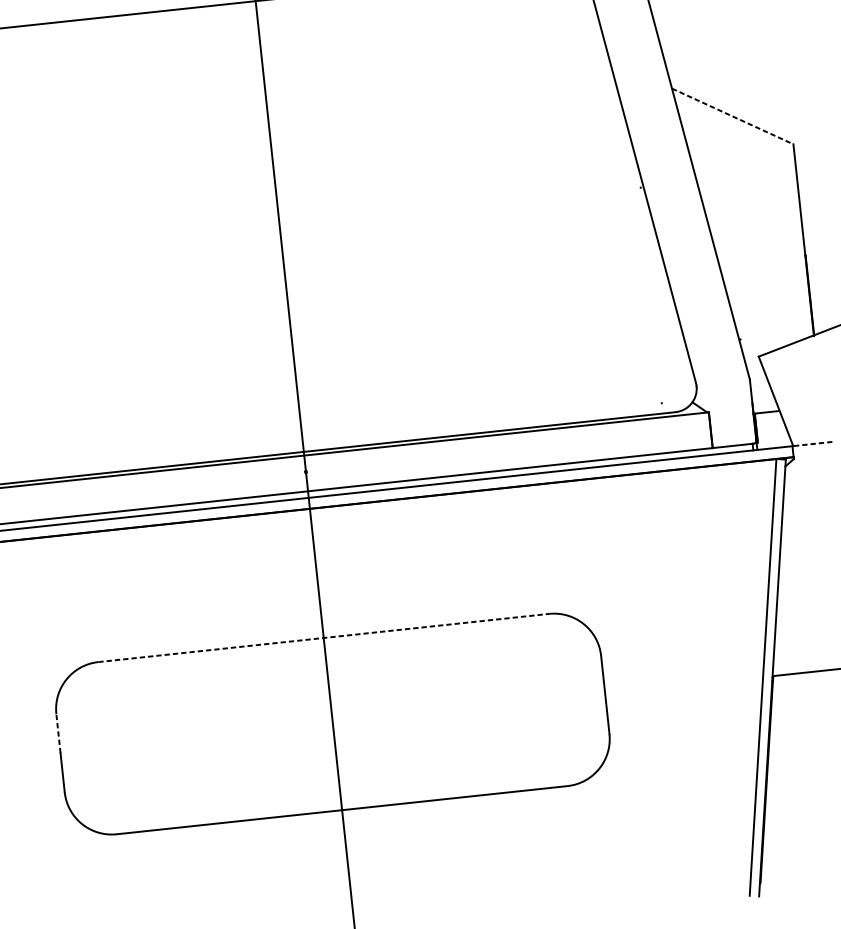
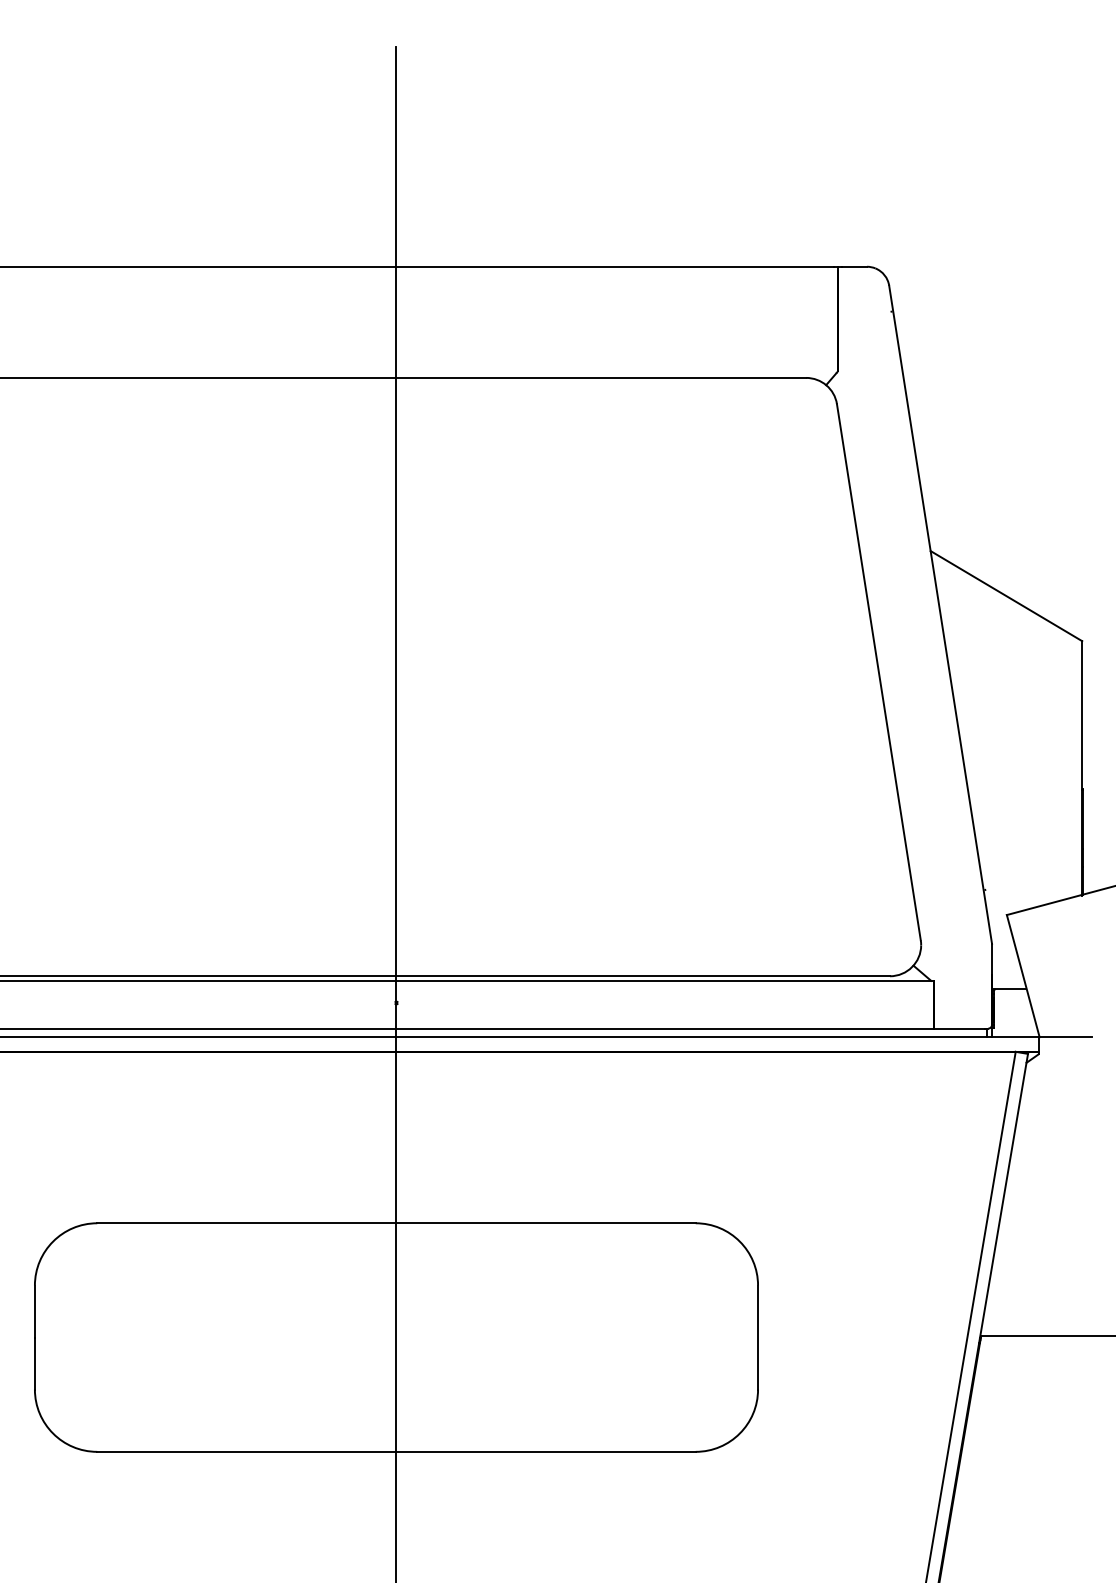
line: (732, 116) -> (1006, 596), dashed -> solid
line: (811, 444) -> (1064, 1037), dashed -> solid
line: (323, 638) -> (396, 1223), dashed -> solid
line: (58, 733) -> (34, 1311), dashed -> solid

